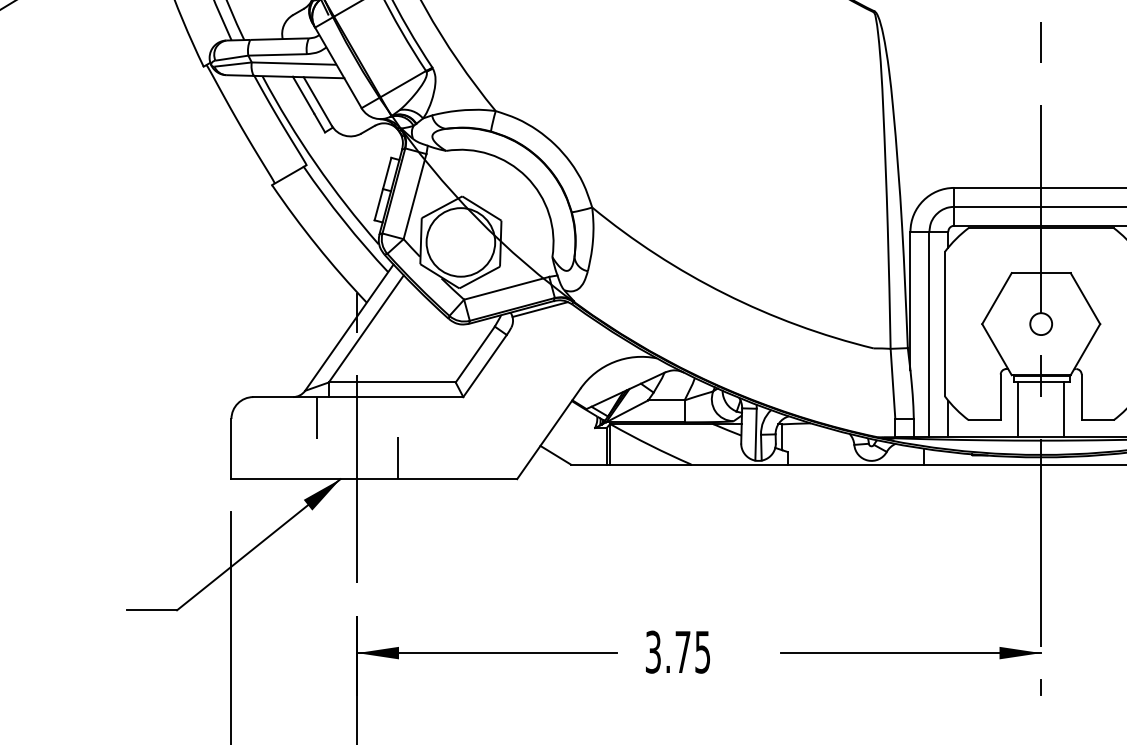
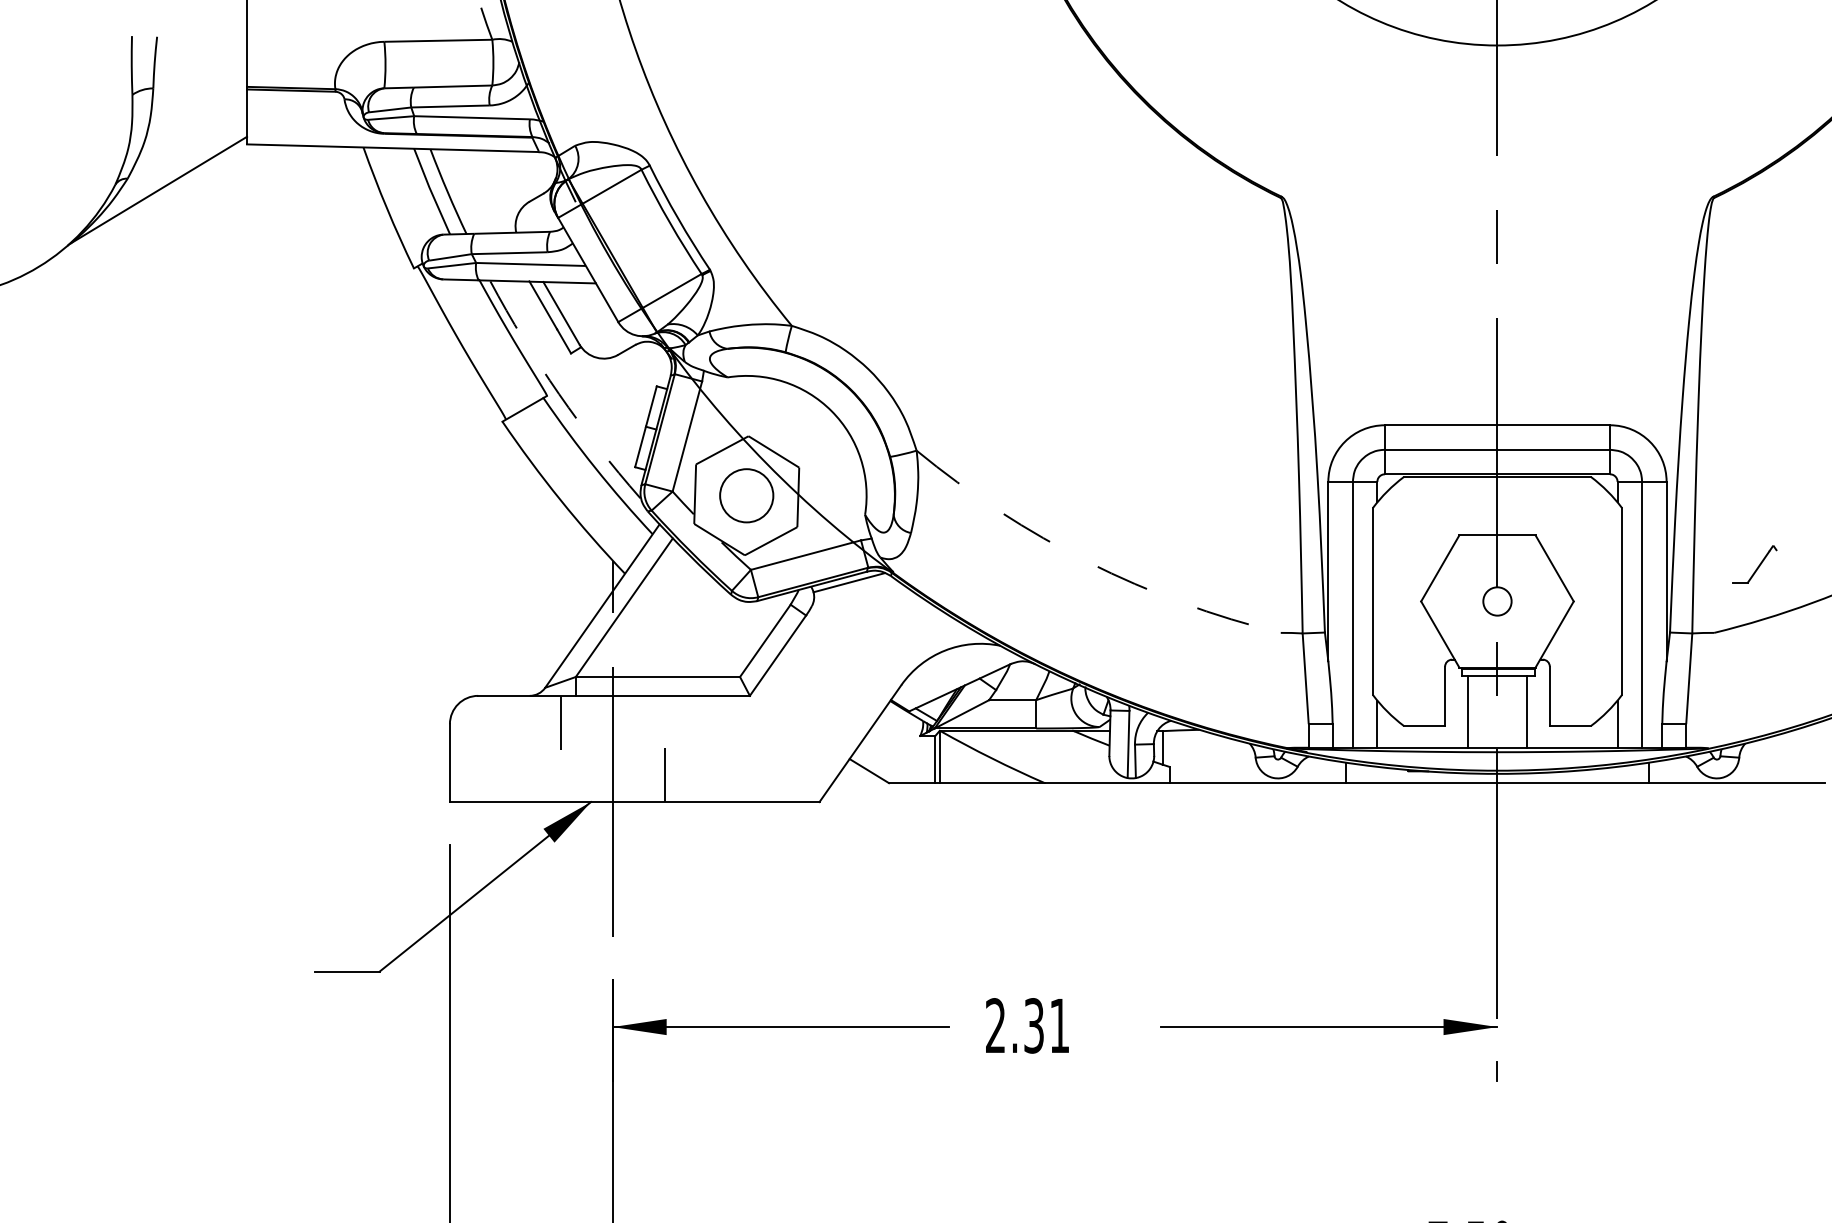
arc: (316, 164) -> (559, 394), solid -> dashed
circle: (460, 242) -> (746, 495), size x0.6
arc: (725, 293) -> (1088, 562), solid -> dashed
text: (677, 651) -> (1027, 1025), 3.75 -> 2.31

